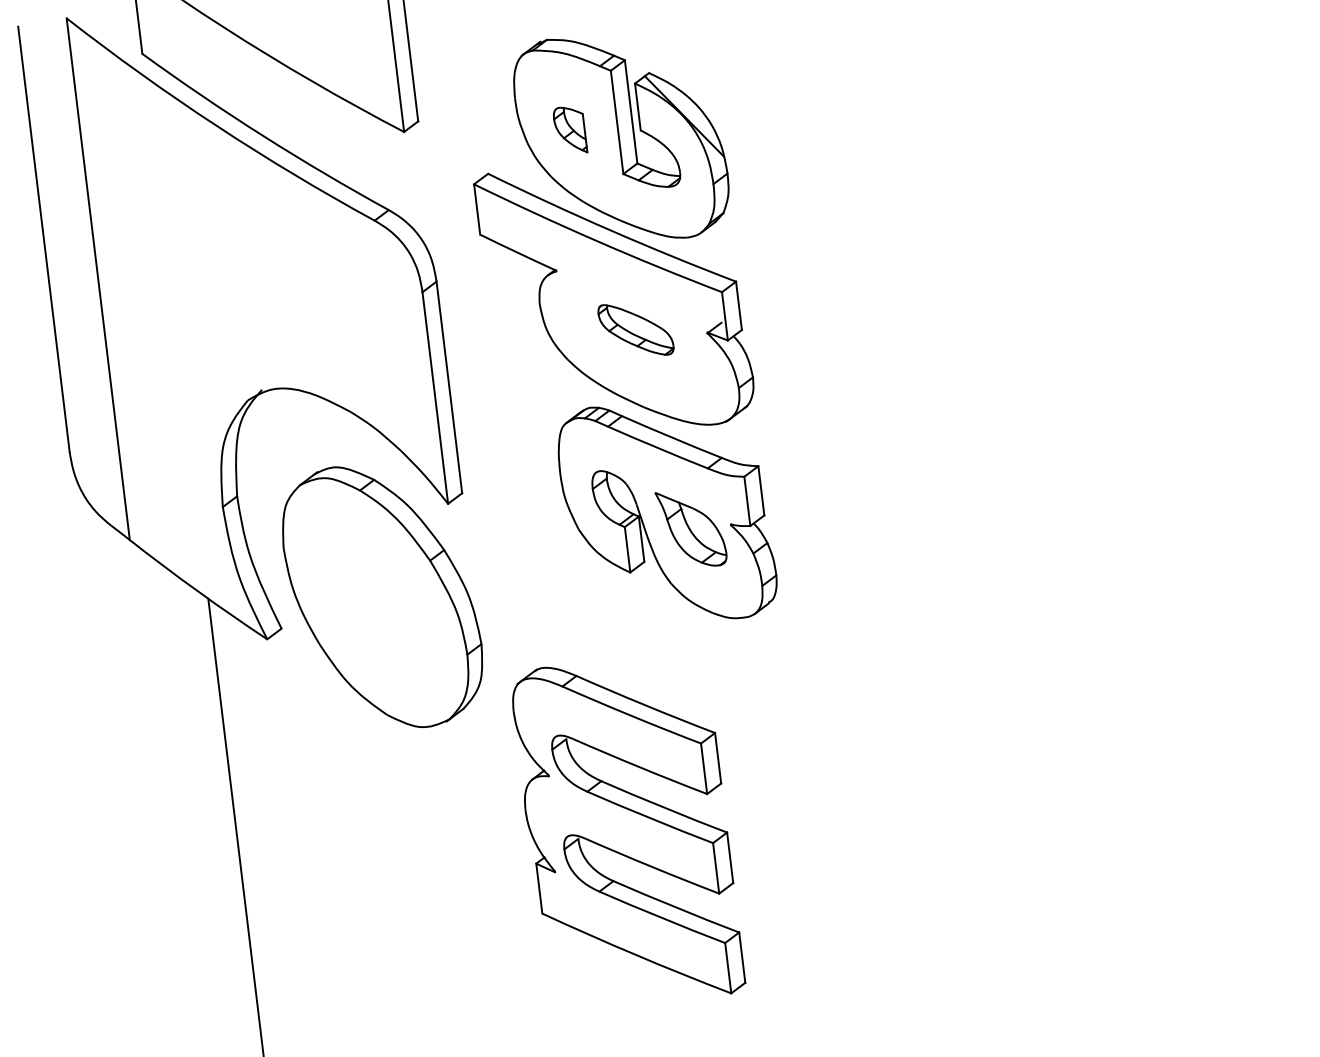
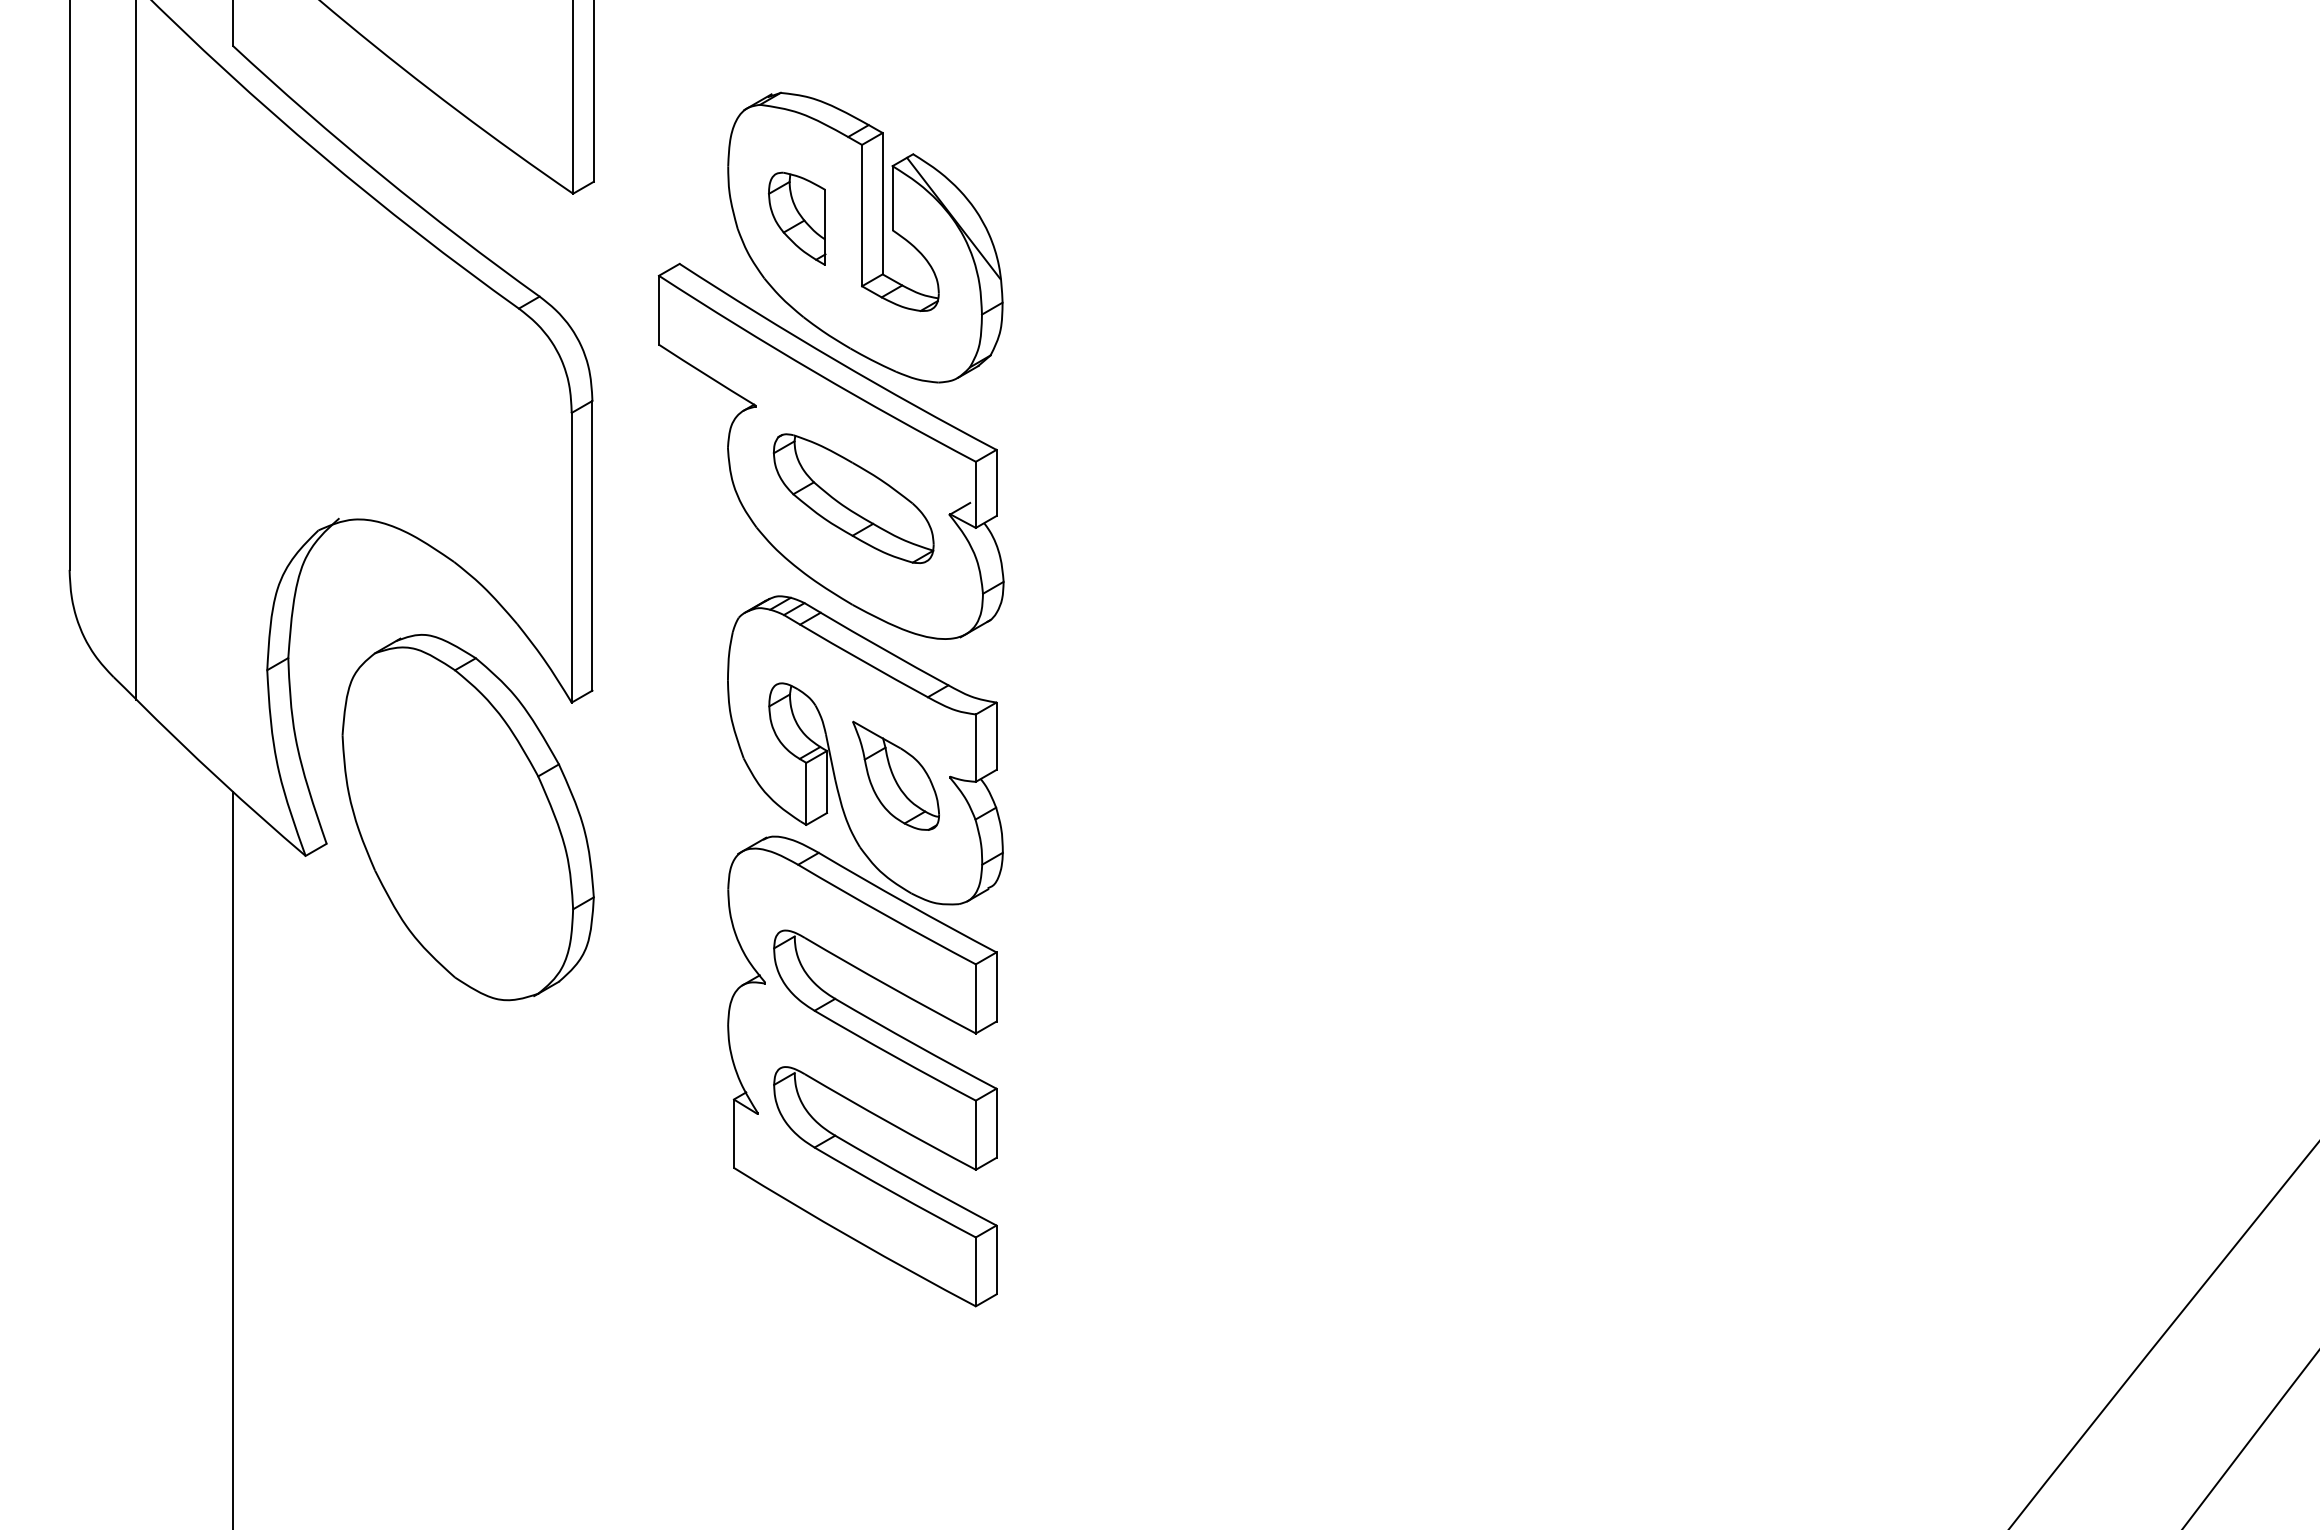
part: (570, 130) -> (797, 218), size x1.43
part: (635, 329) -> (853, 498), size x1.67
part: (627, 831) -> (862, 1071), moved

